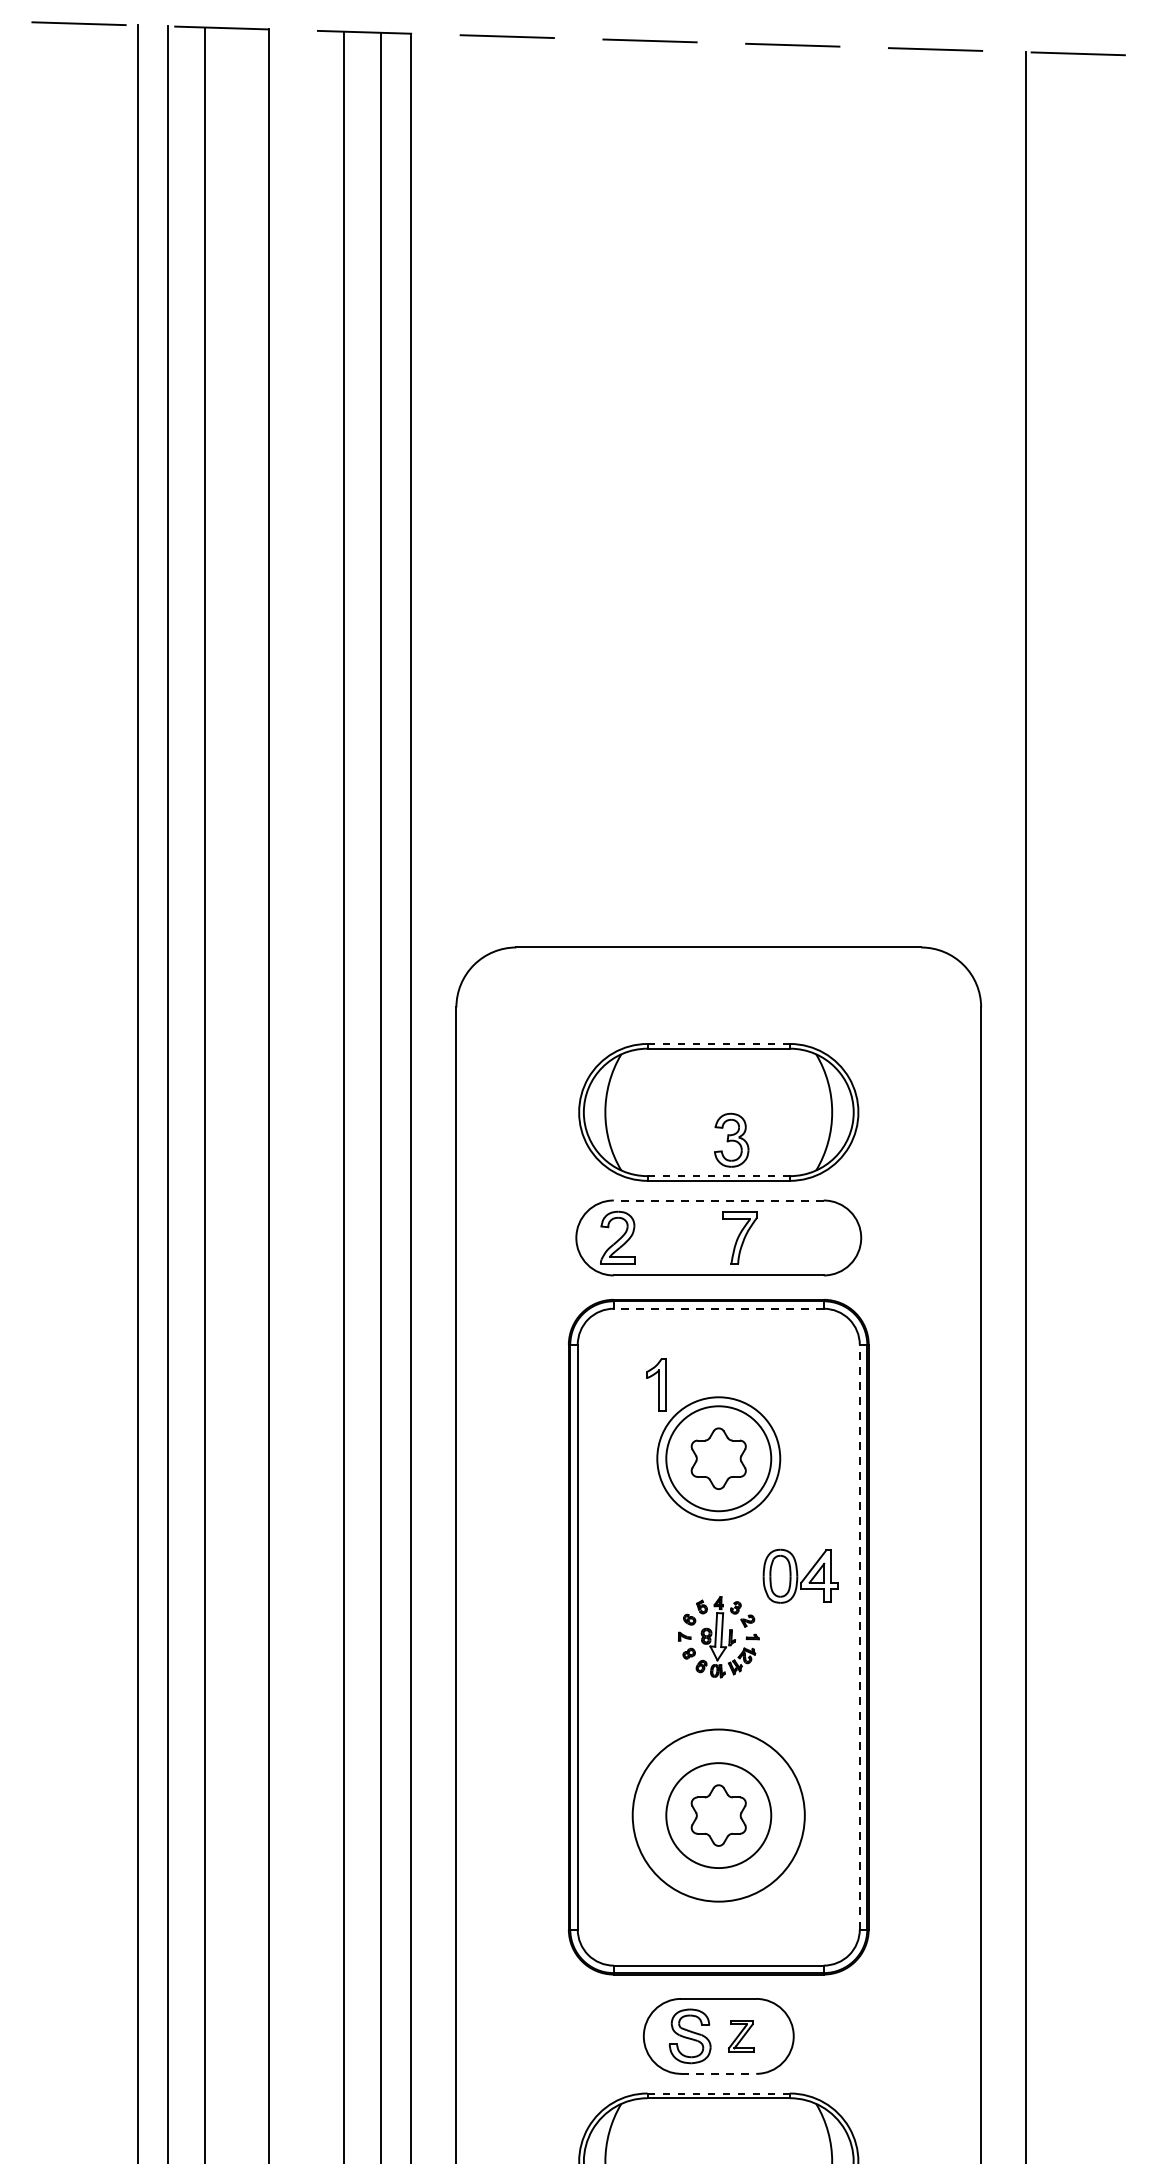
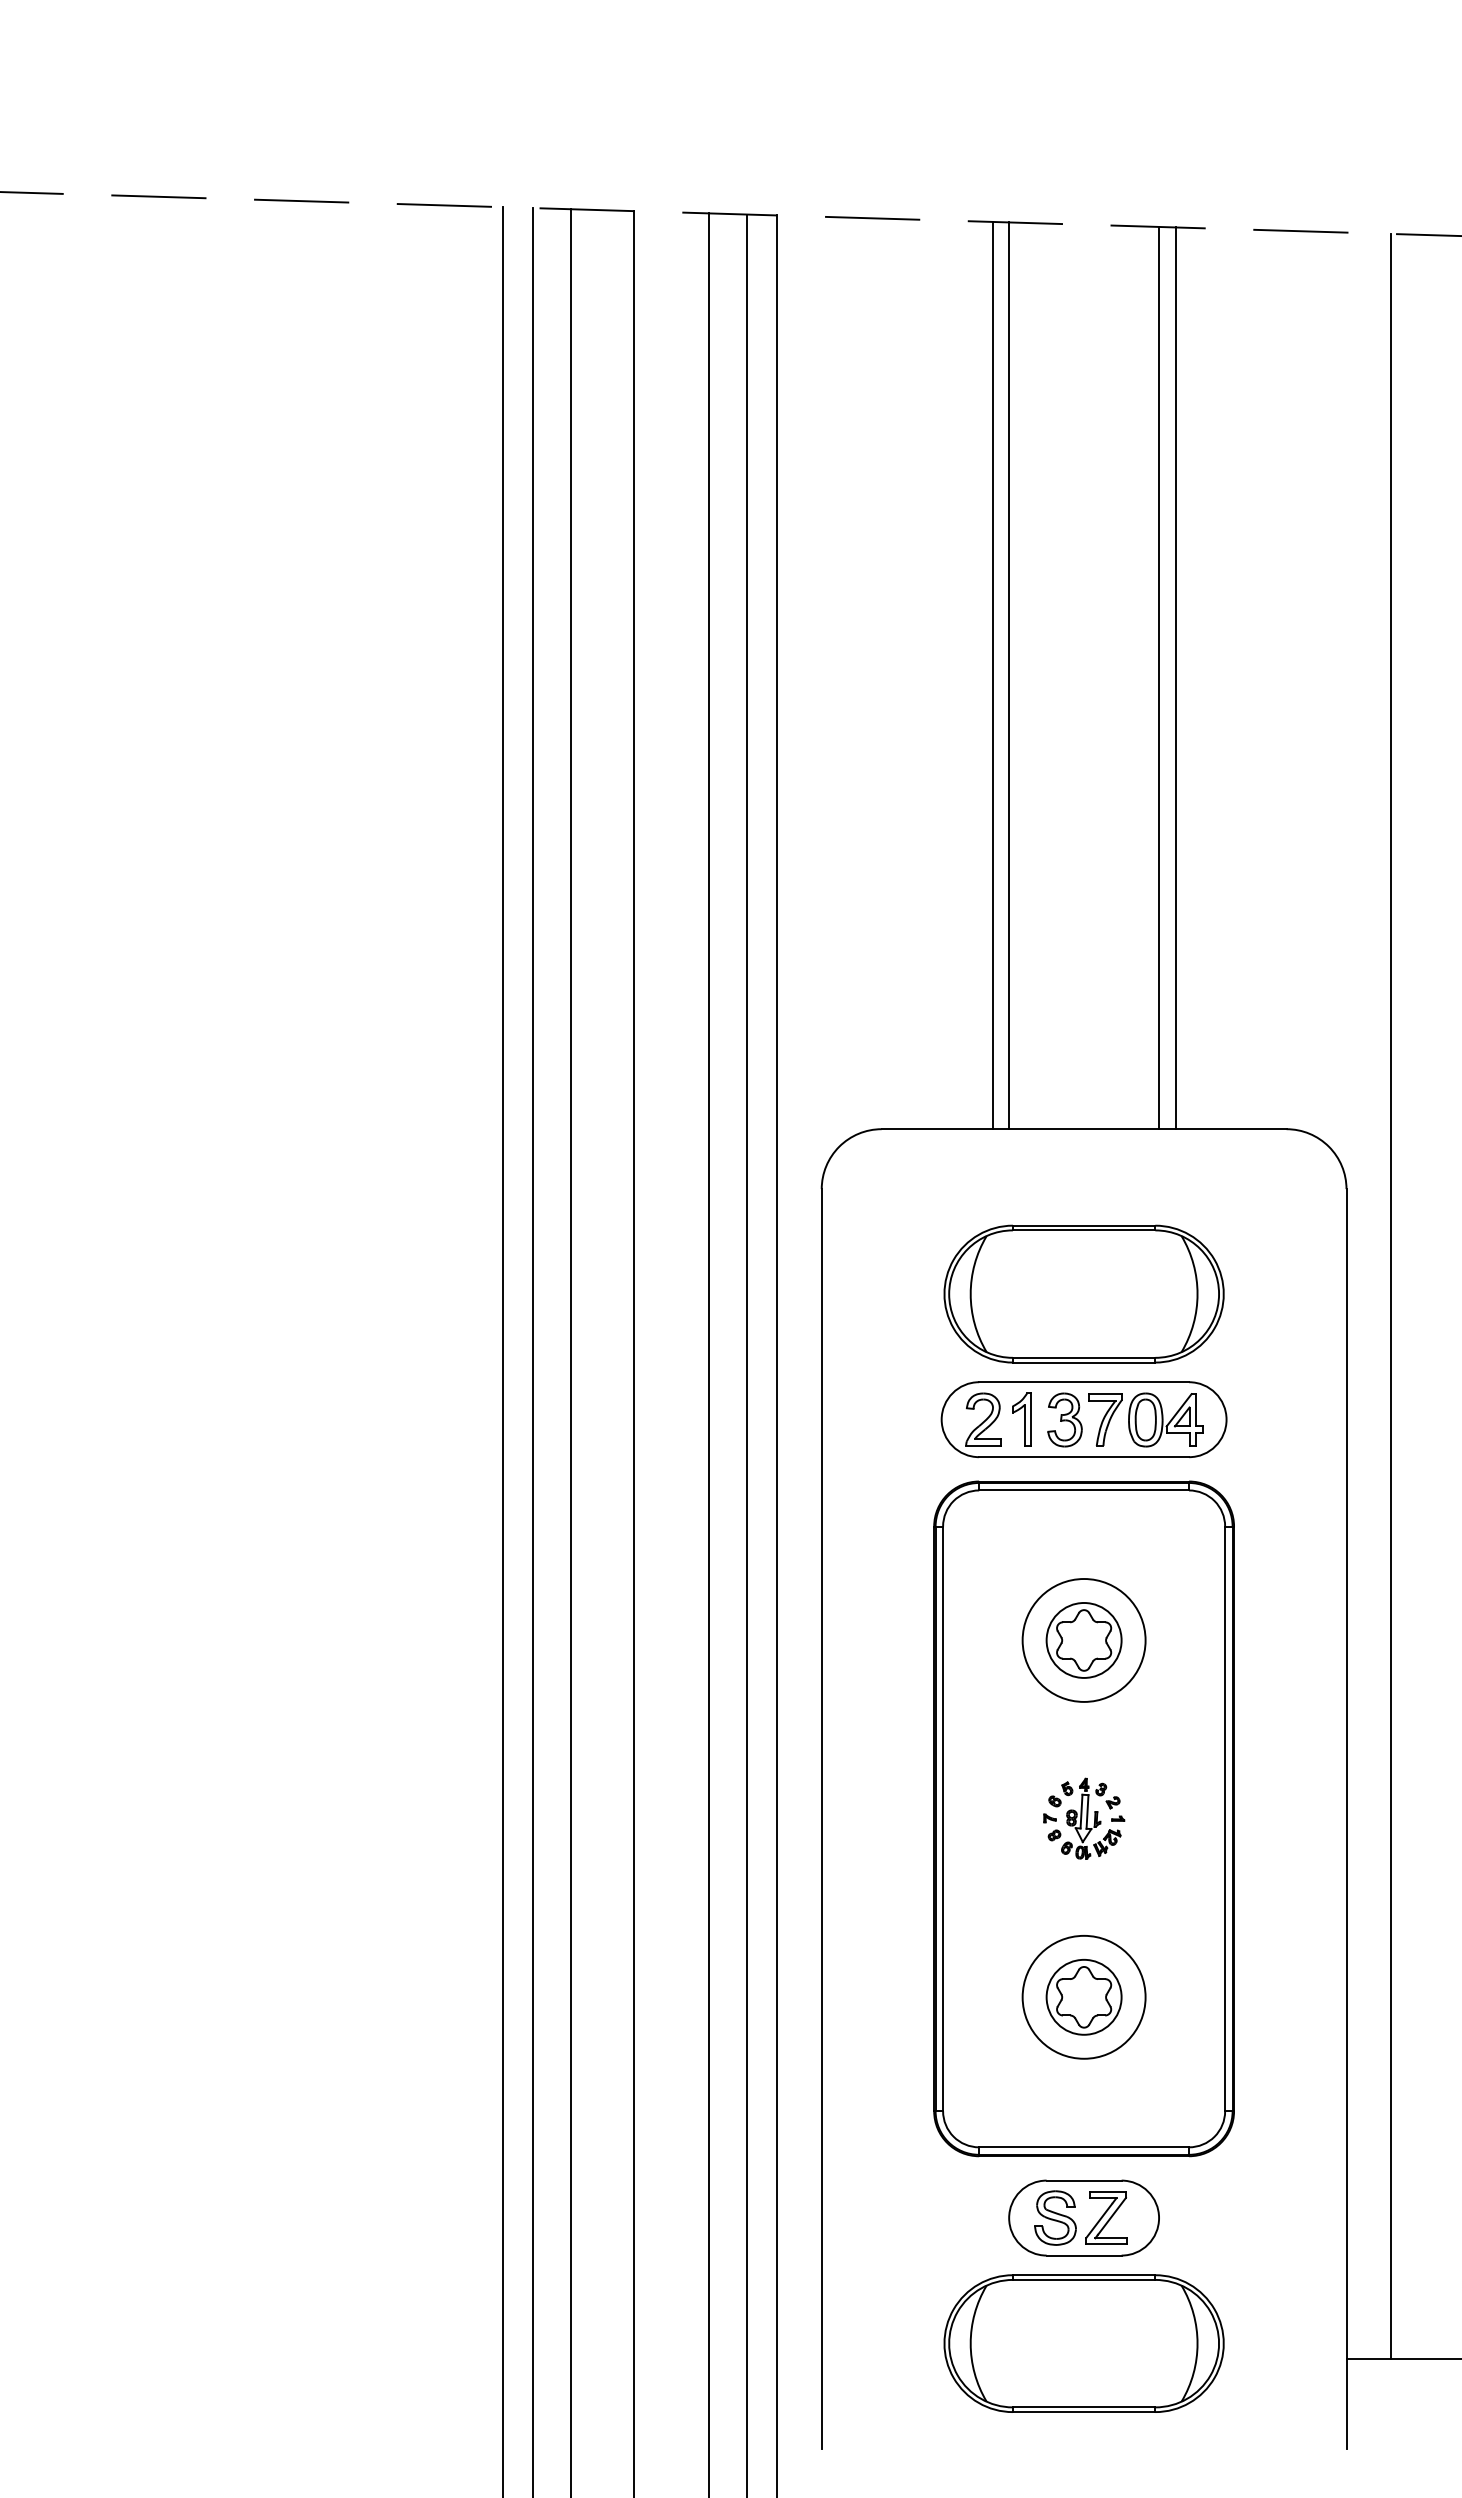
line: (627, 493) -> (992, 675), added
line: (644, 493) -> (1009, 675), added
line: (794, 495) -> (1159, 677), added
line: (810, 496) -> (1175, 678), added
line: (719, 1043) -> (1084, 1225), dashed -> solid
part: (731, 1139) -> (1064, 1419), moved
line: (718, 1175) -> (1083, 1357), dashed -> solid
line: (719, 1200) -> (1084, 1382), dashed -> solid
line: (719, 1308) -> (1084, 1490), dashed -> solid
part: (656, 1384) -> (1021, 1419), moved
circle: (718, 1457) -> (1083, 1639), size x0.71
part: (800, 1575) -> (1165, 1419), moved
line: (860, 1636) -> (1225, 1818), dashed -> solid
circle: (718, 1814) -> (1083, 1996), size x0.71
circle: (718, 1814) -> (1083, 1996), size x0.71
part: (741, 2035) -> (1106, 2217), size x1.67
line: (719, 2073) -> (1084, 2255), dashed -> solid
line: (719, 2093) -> (1084, 2275), dashed -> solid

